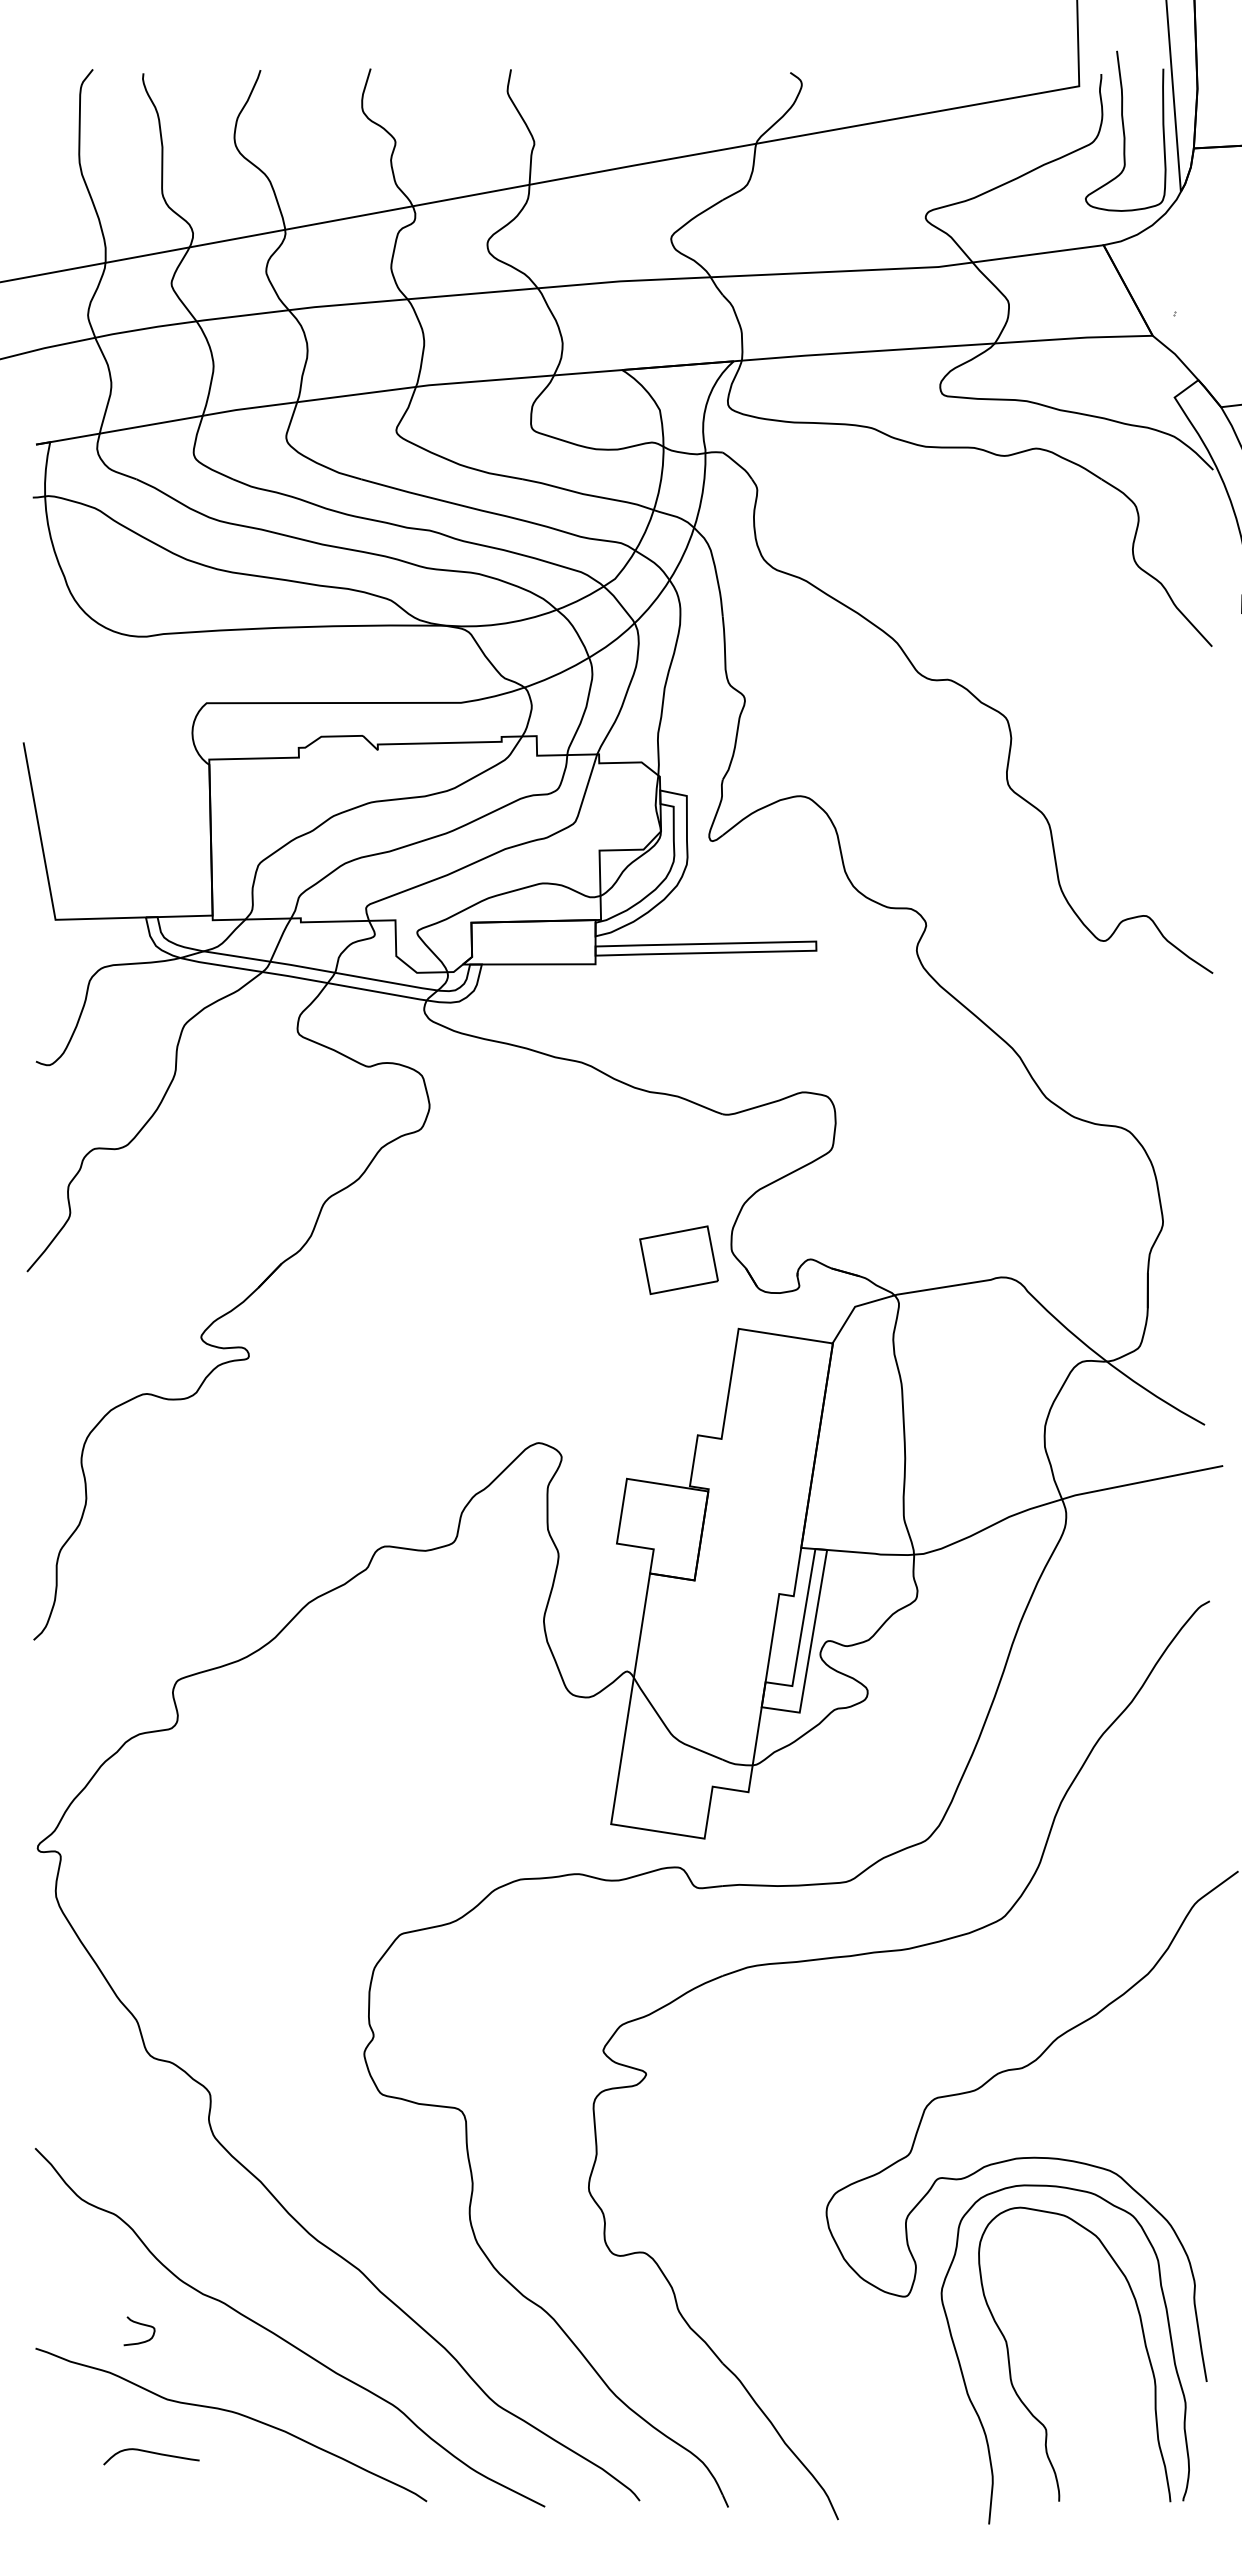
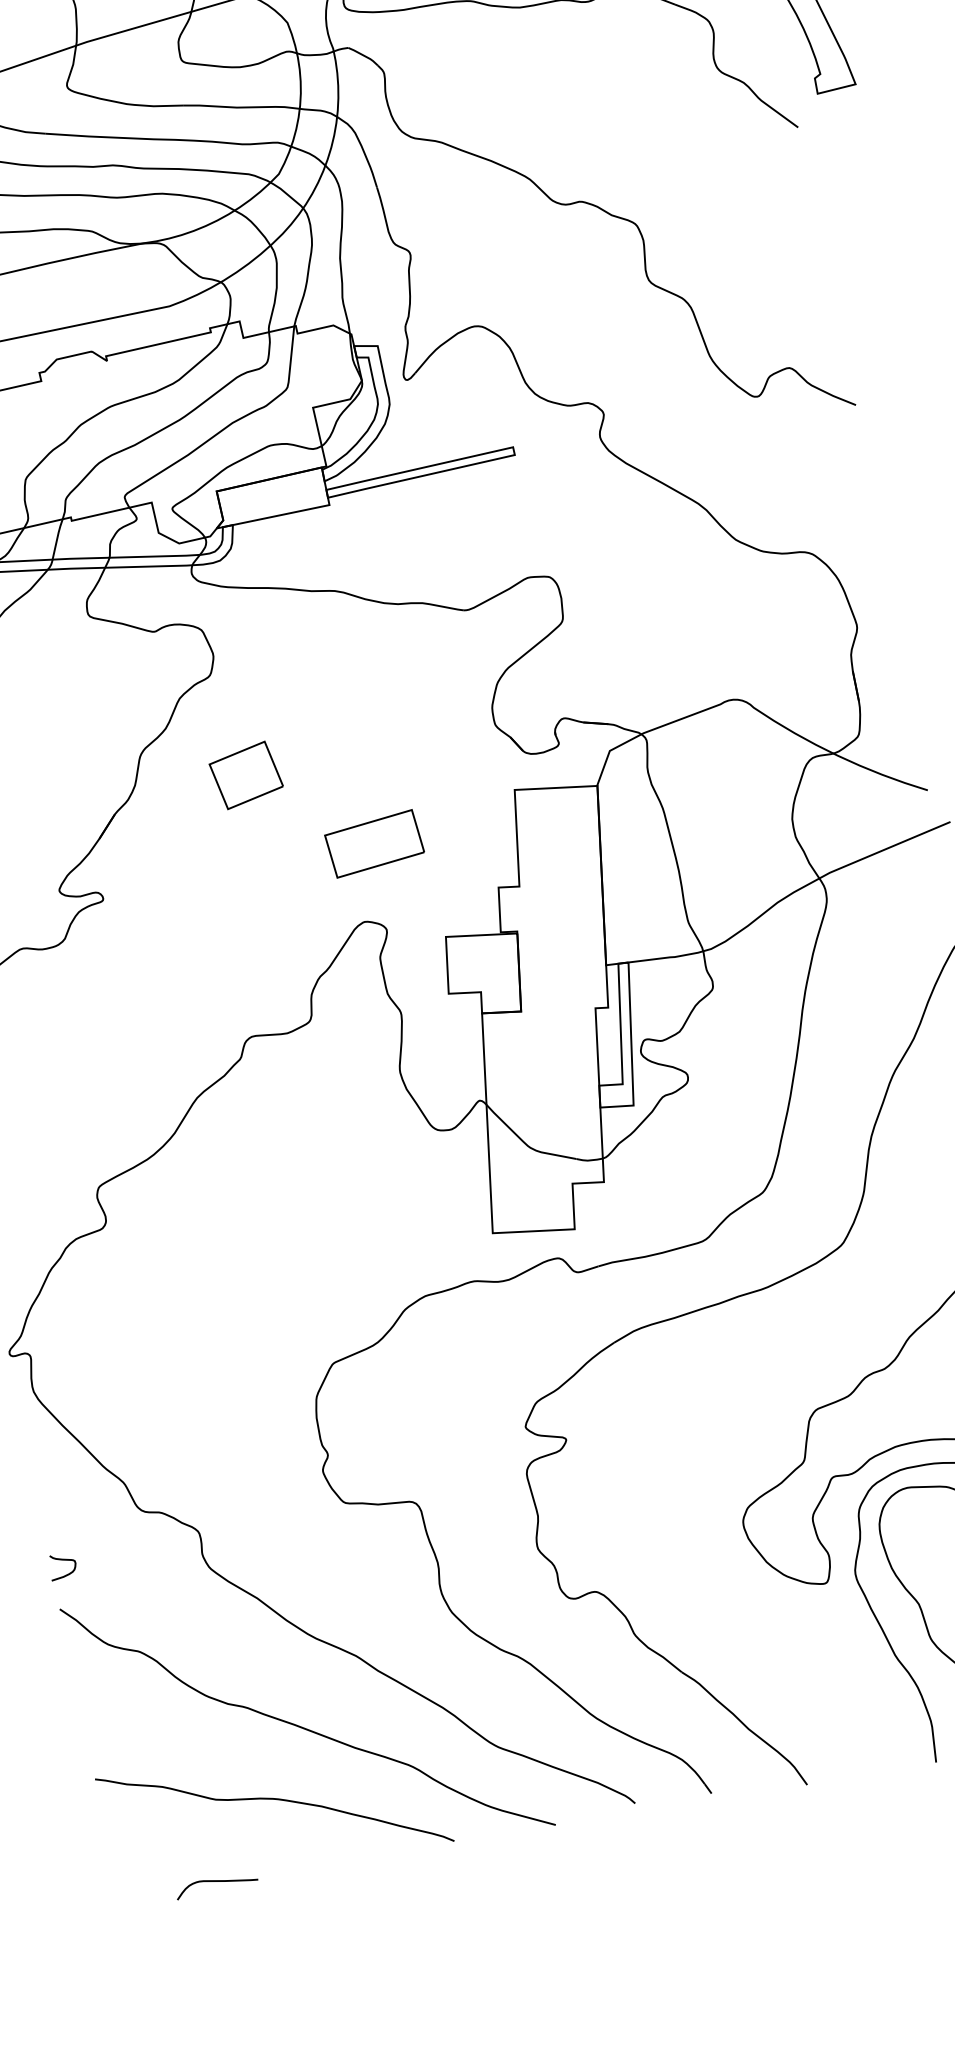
part: (678, 1259) -> (245, 774), moved
part: (567, 1356) -> (374, 843), added
curve: (141, 2325) -> (63, 1560), moved
curve: (151, 2453) -> (216, 1882), moved

